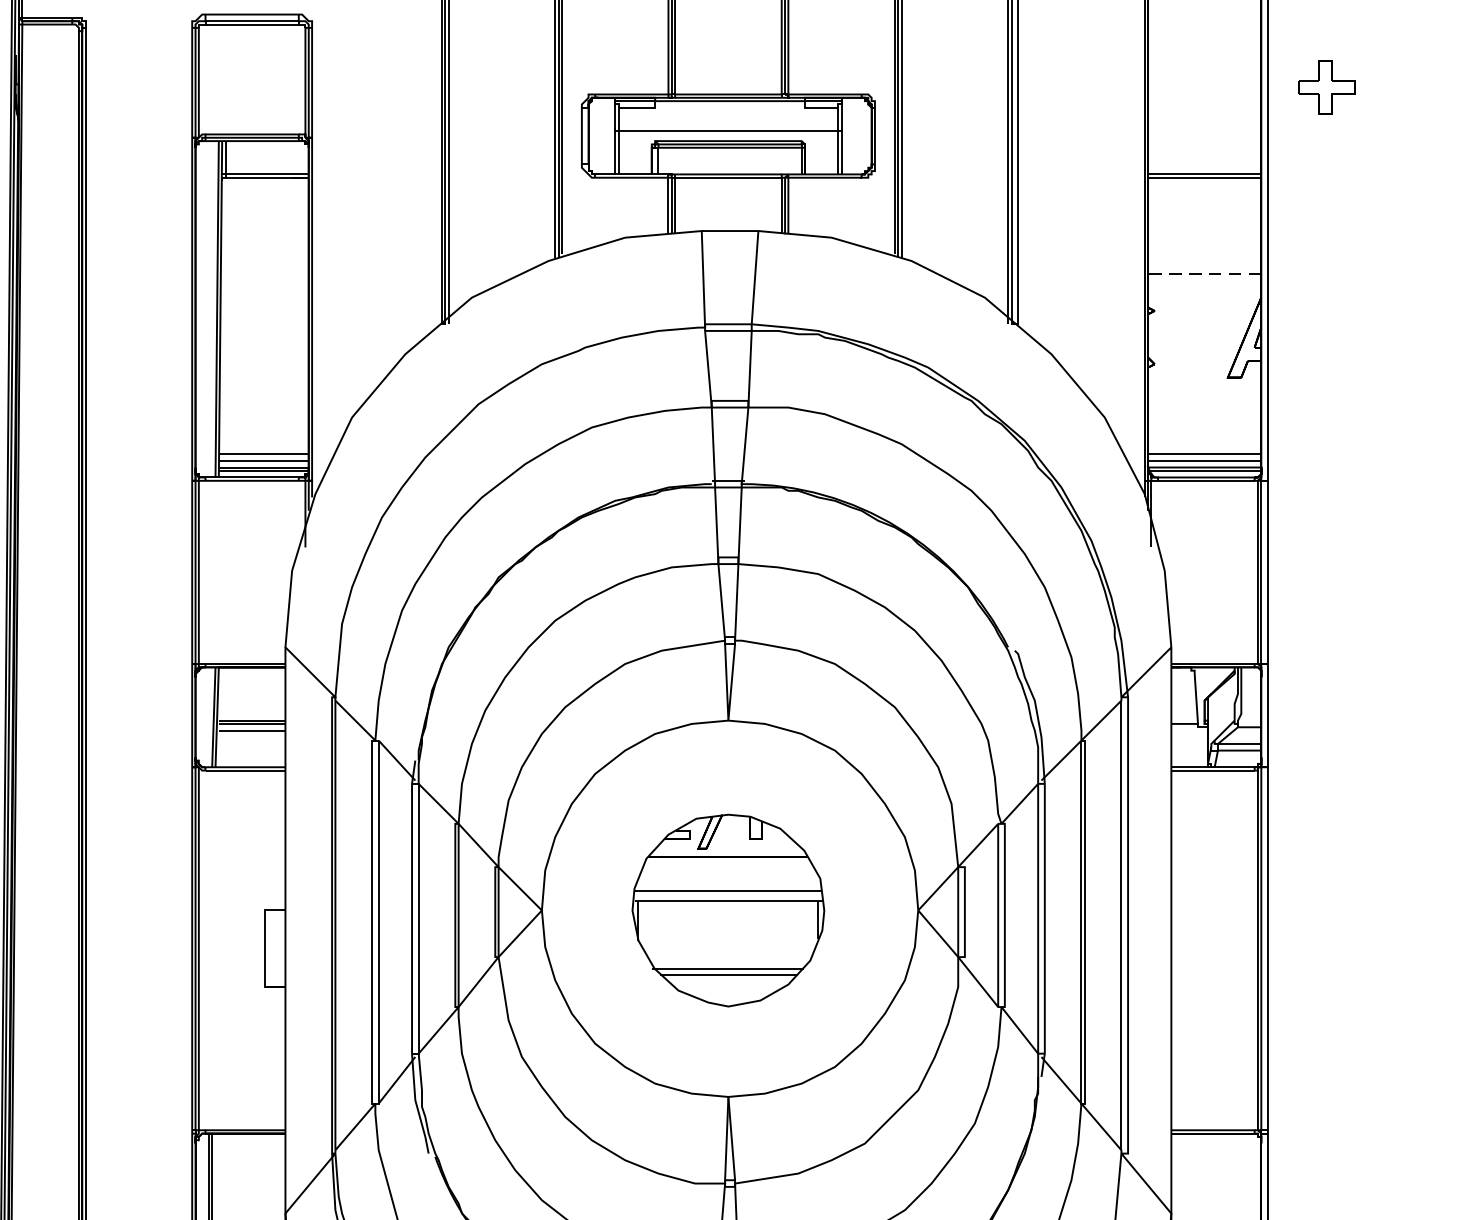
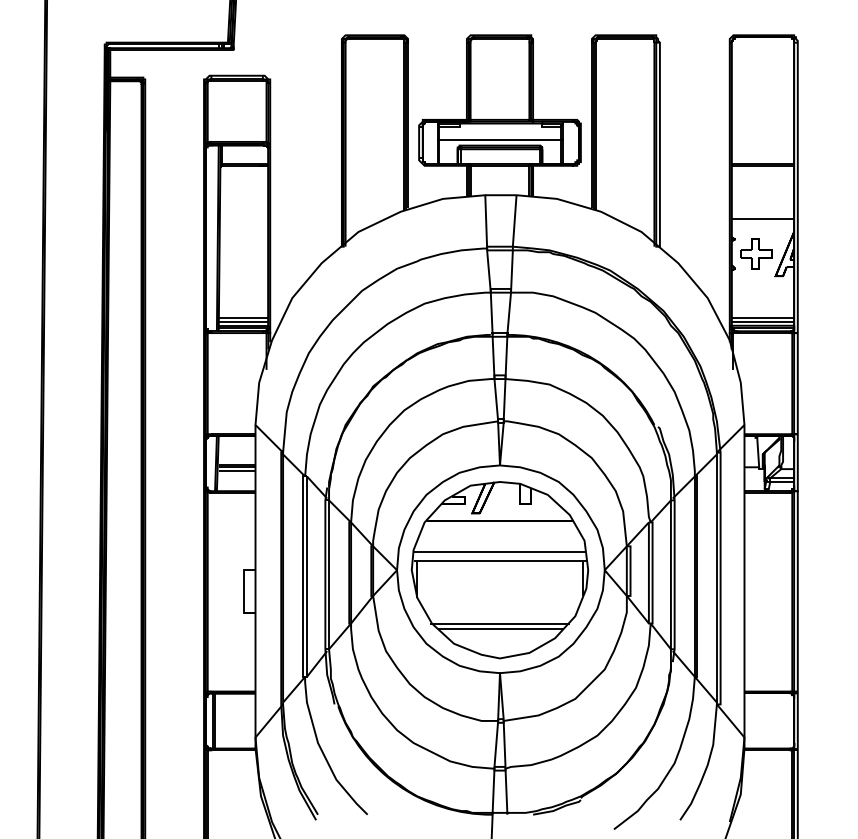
part: (1327, 86) -> (756, 253), moved
line: (1204, 274) -> (762, 219), dashed -> solid
part: (727, 910) -> (499, 570), size x1.67

